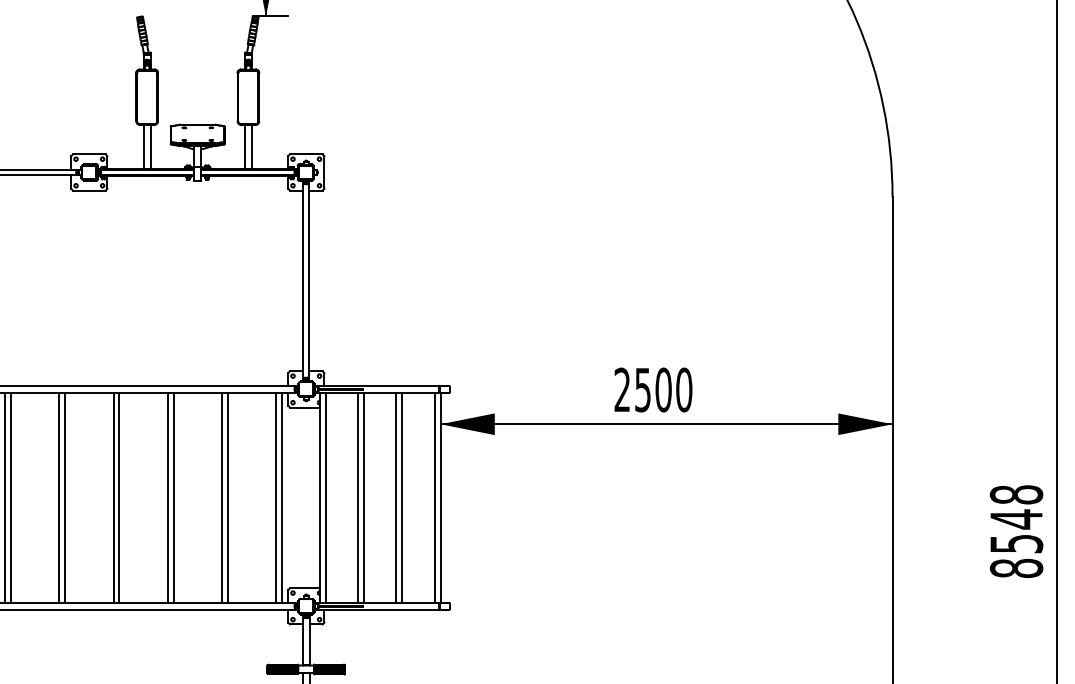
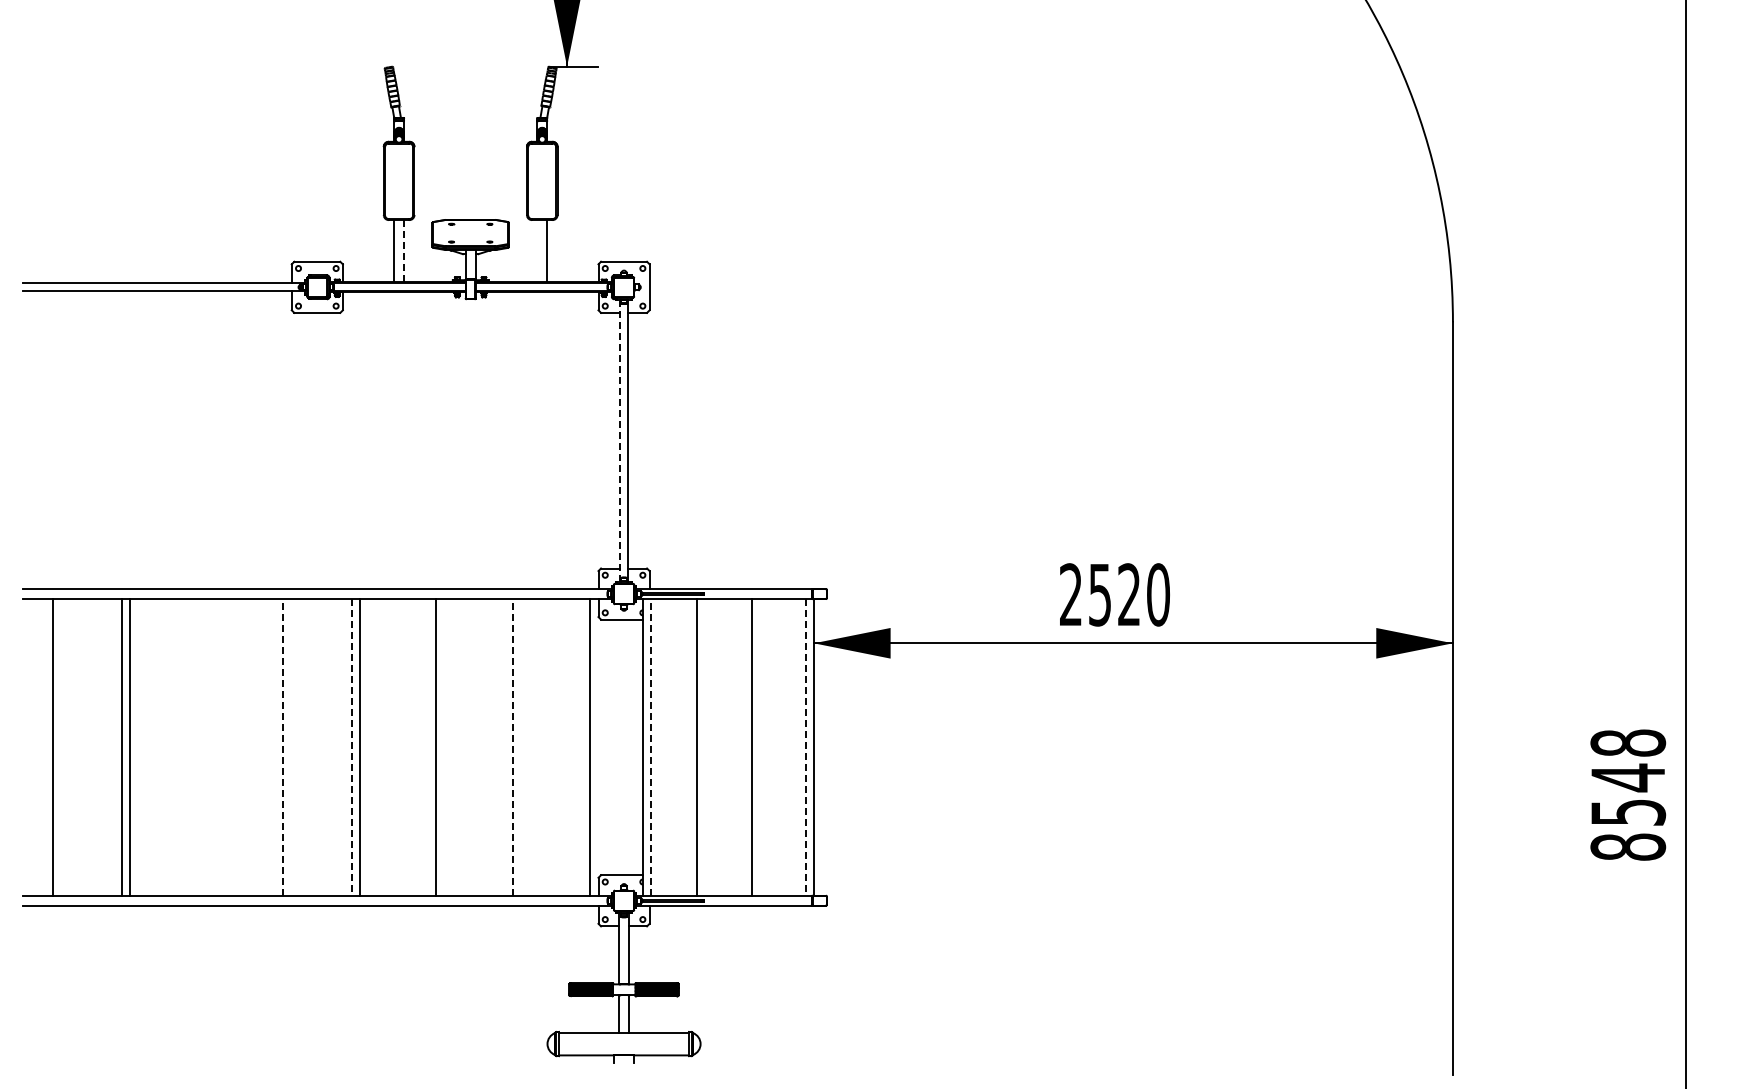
line: (150, 147) -> (404, 251), solid -> dashed
line: (245, 147) -> (537, 251), removed
line: (303, 281) -> (619, 441), solid -> dashed
text: (663, 389) -> (1129, 594), 2500 -> 2520
line: (5, 497) -> (198, 747), removed
line: (10, 497) -> (206, 747), removed
line: (59, 497) -> (274, 747), removed
line: (65, 497) -> (283, 746), solid -> dashed
line: (113, 497) -> (351, 747), solid -> dashed
line: (167, 497) -> (428, 747), removed
line: (221, 497) -> (504, 747), removed
line: (228, 497) -> (513, 746), solid -> dashed
line: (276, 497) -> (581, 747), removed
line: (325, 497) -> (651, 746), solid -> dashed
line: (363, 497) -> (705, 747), removed
line: (402, 497) -> (759, 747), removed
line: (434, 497) -> (805, 747), solid -> dashed

